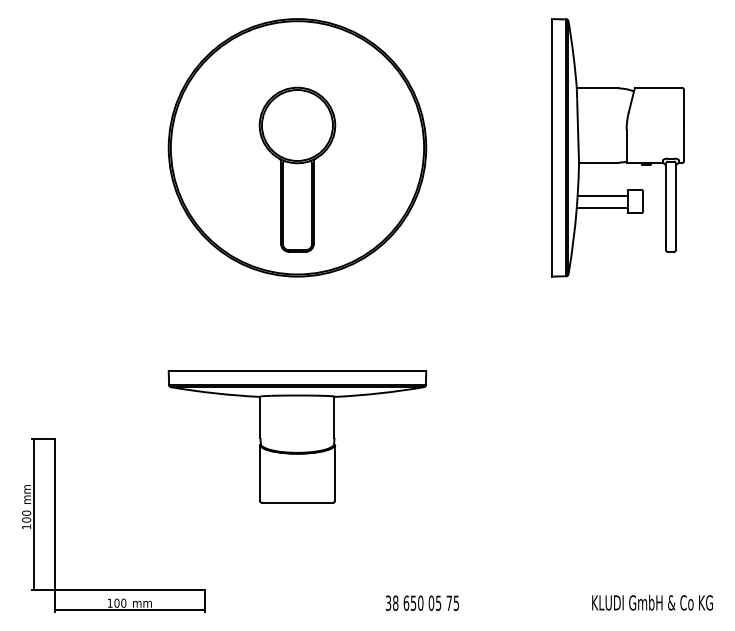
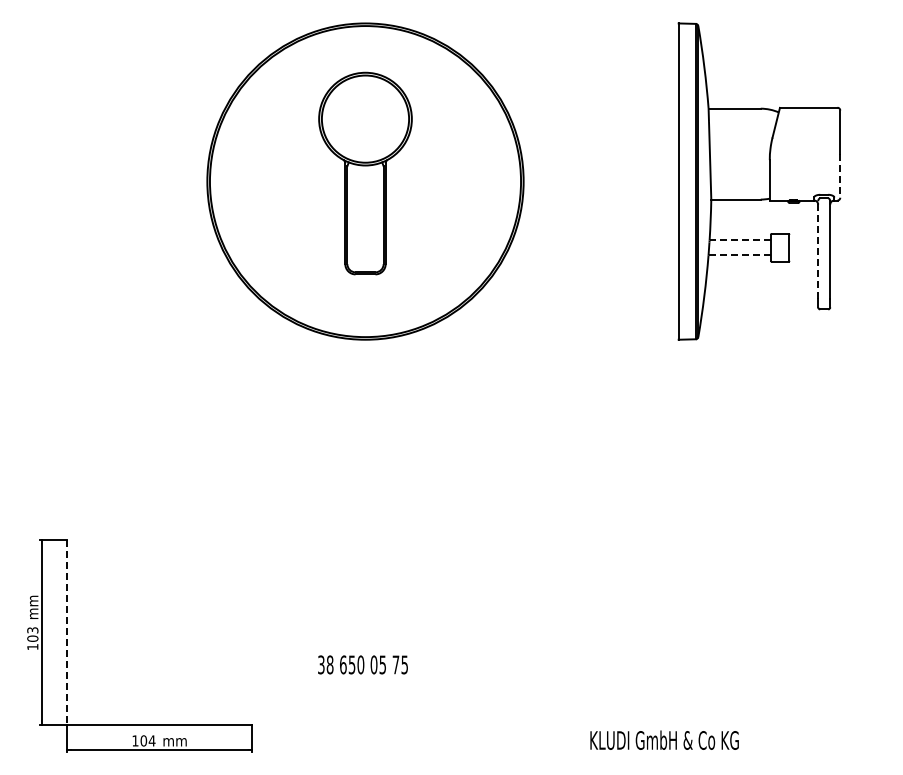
line: (684, 142) -> (840, 175), solid -> dashed
part: (297, 169) -> (365, 173), moved
line: (602, 195) -> (740, 240), solid -> dashed
line: (666, 203) -> (818, 250), solid -> dashed
line: (602, 208) -> (740, 255), solid -> dashed
part: (297, 436) -> (365, 536), removed
text: (26, 513) -> (32, 630), 100 -> 103
line: (54, 514) -> (67, 632), solid -> dashed
text: (123, 602) -> (151, 740), 100 -> 104
text: (422, 602) -> (362, 664), moved
text: (652, 602) -> (664, 739), moved

